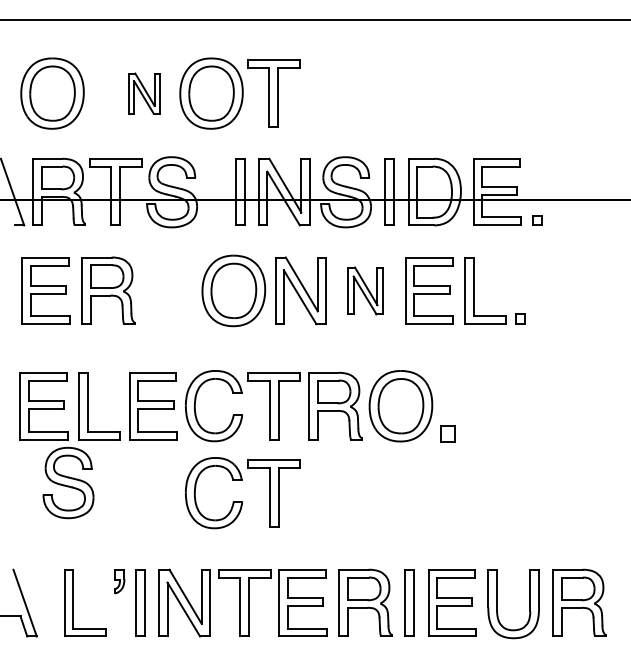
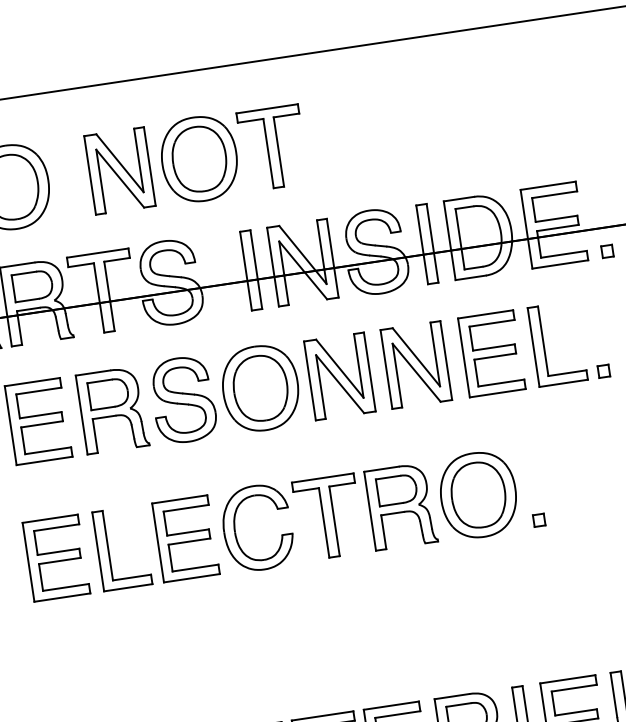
part: (144, 93) -> (120, 170), size x1.67
part: (365, 290) -> (416, 364), size x1.43
part: (448, 434) -> (539, 520), size x0.62
part: (68, 482) -> (183, 399), moved
part: (242, 501) -> (308, 635), removed

